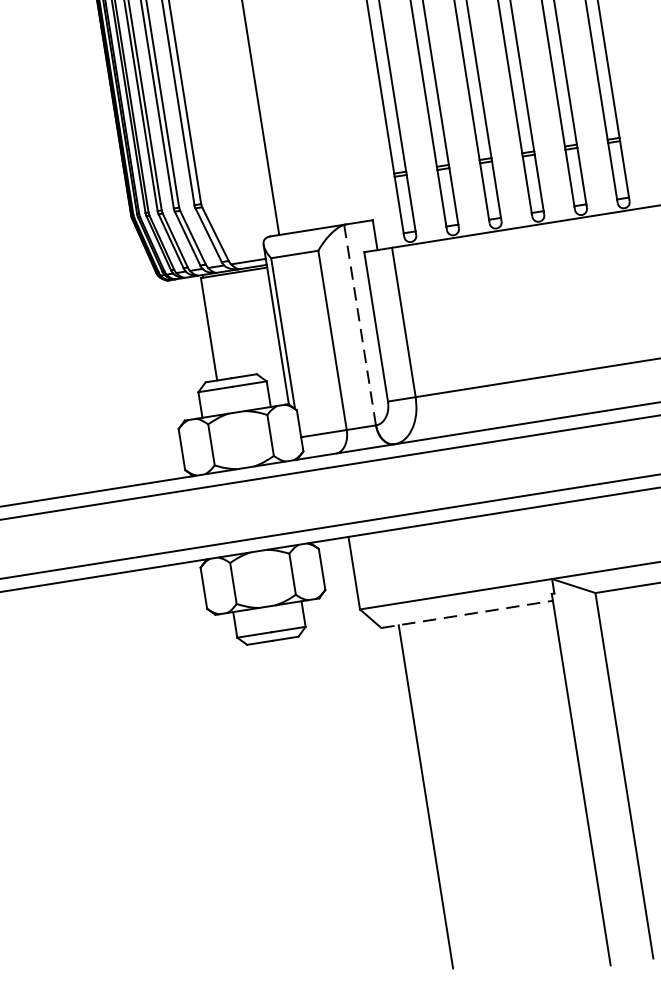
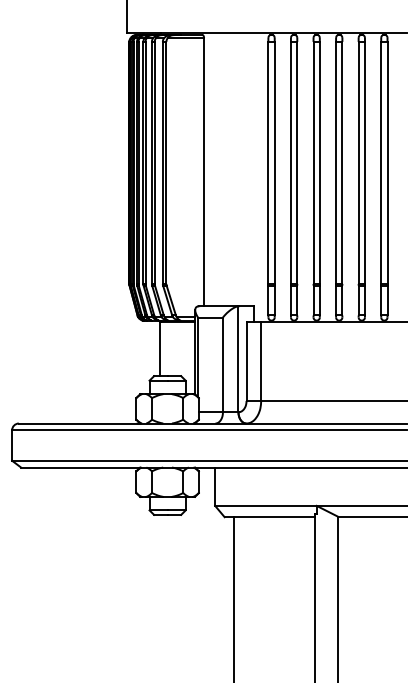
line: (360, 325) -> (238, 359), dashed -> solid
line: (468, 614) -> (270, 517), dashed -> solid

